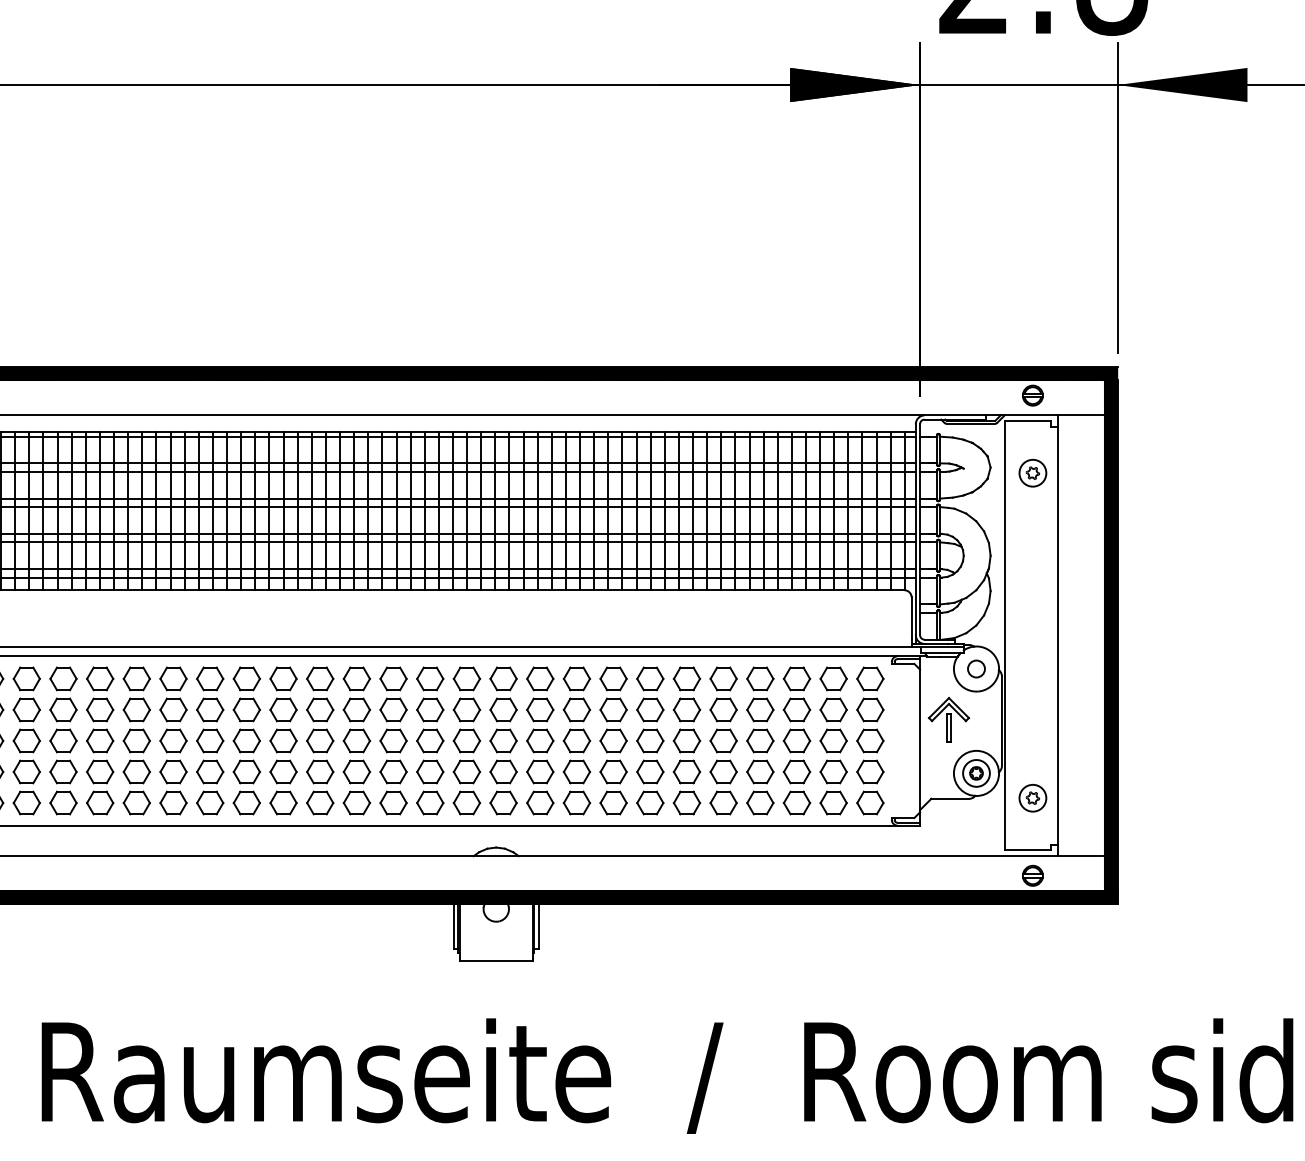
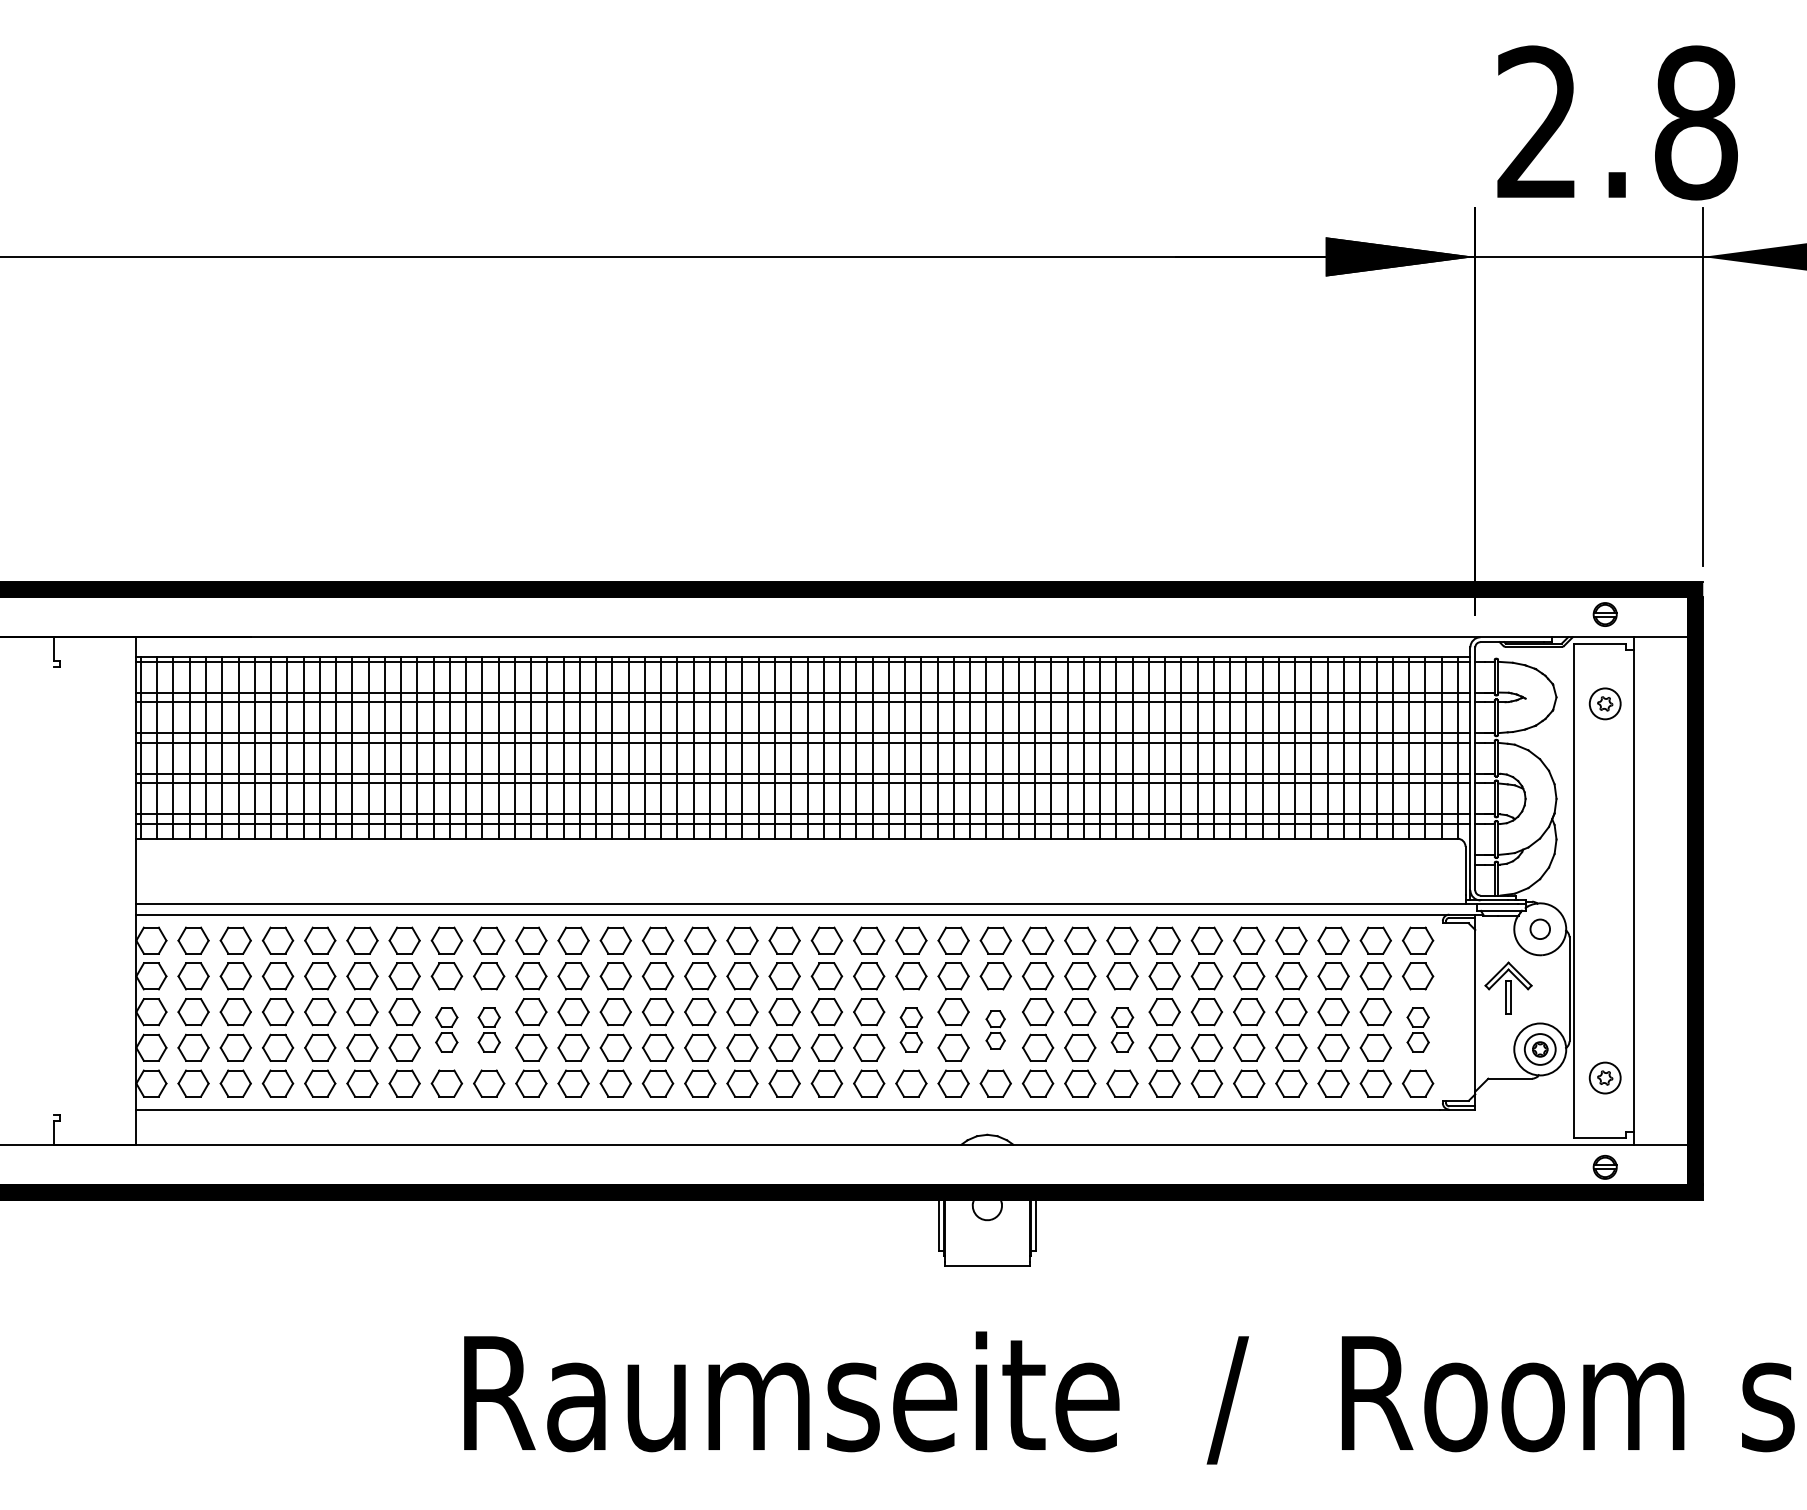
part: (26, 756) -> (446, 1029), size x0.7
part: (63, 756) -> (489, 1029), size x0.7
part: (430, 756) -> (911, 1029), size x0.7
part: (503, 756) -> (995, 1029), size x0.6
part: (613, 756) -> (1122, 1029), size x0.7
part: (870, 756) -> (1418, 1029), size x0.7

